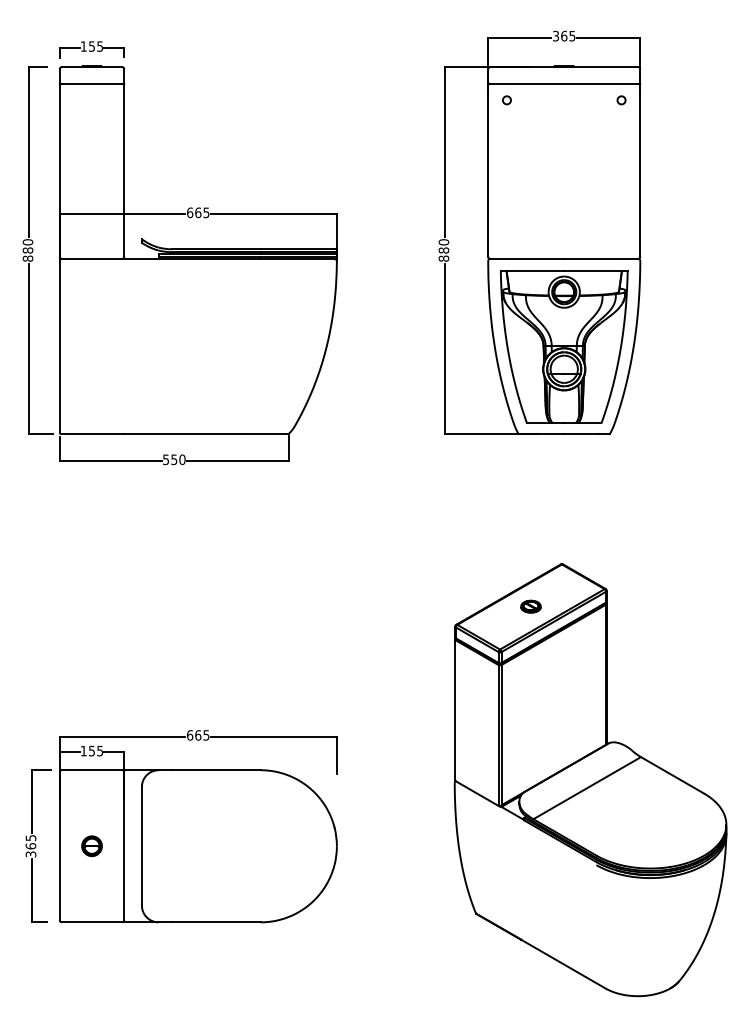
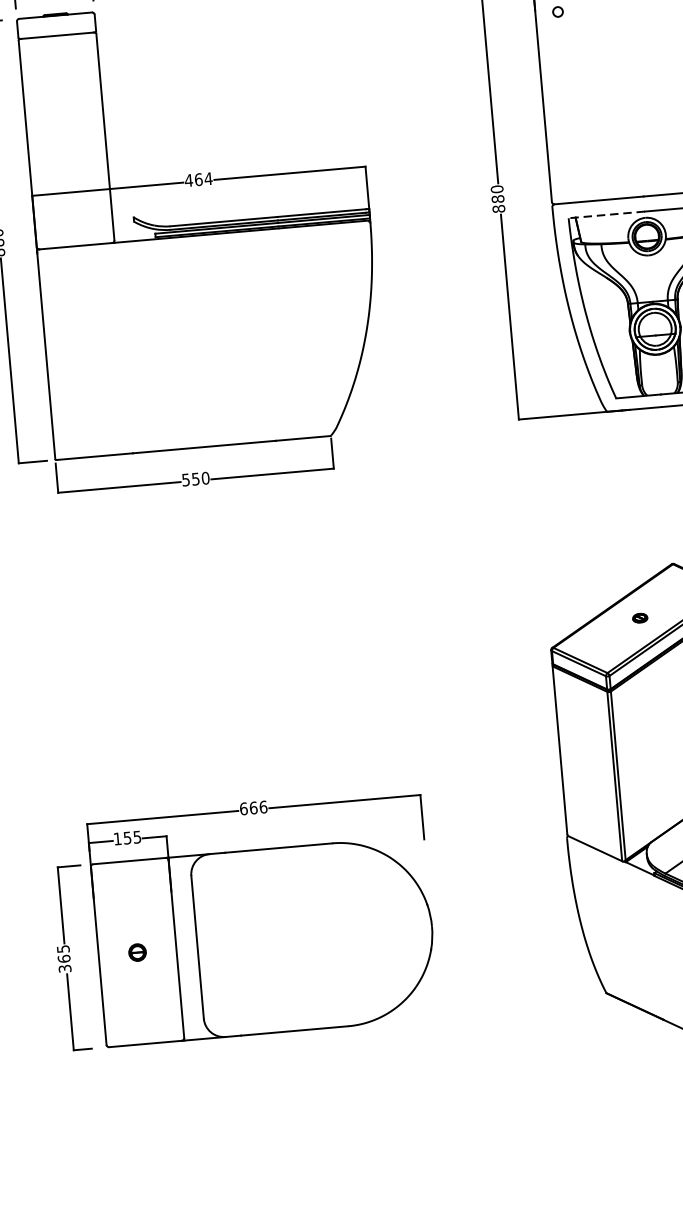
text: (197, 212) -> (197, 179), 665 -> 464
line: (532, 271) -> (606, 215), solid -> dashed
part: (530, 606) -> (639, 618), size x0.6
text: (206, 735) -> (263, 807), 665 -> 666
part: (91, 846) -> (136, 952), size x0.7

